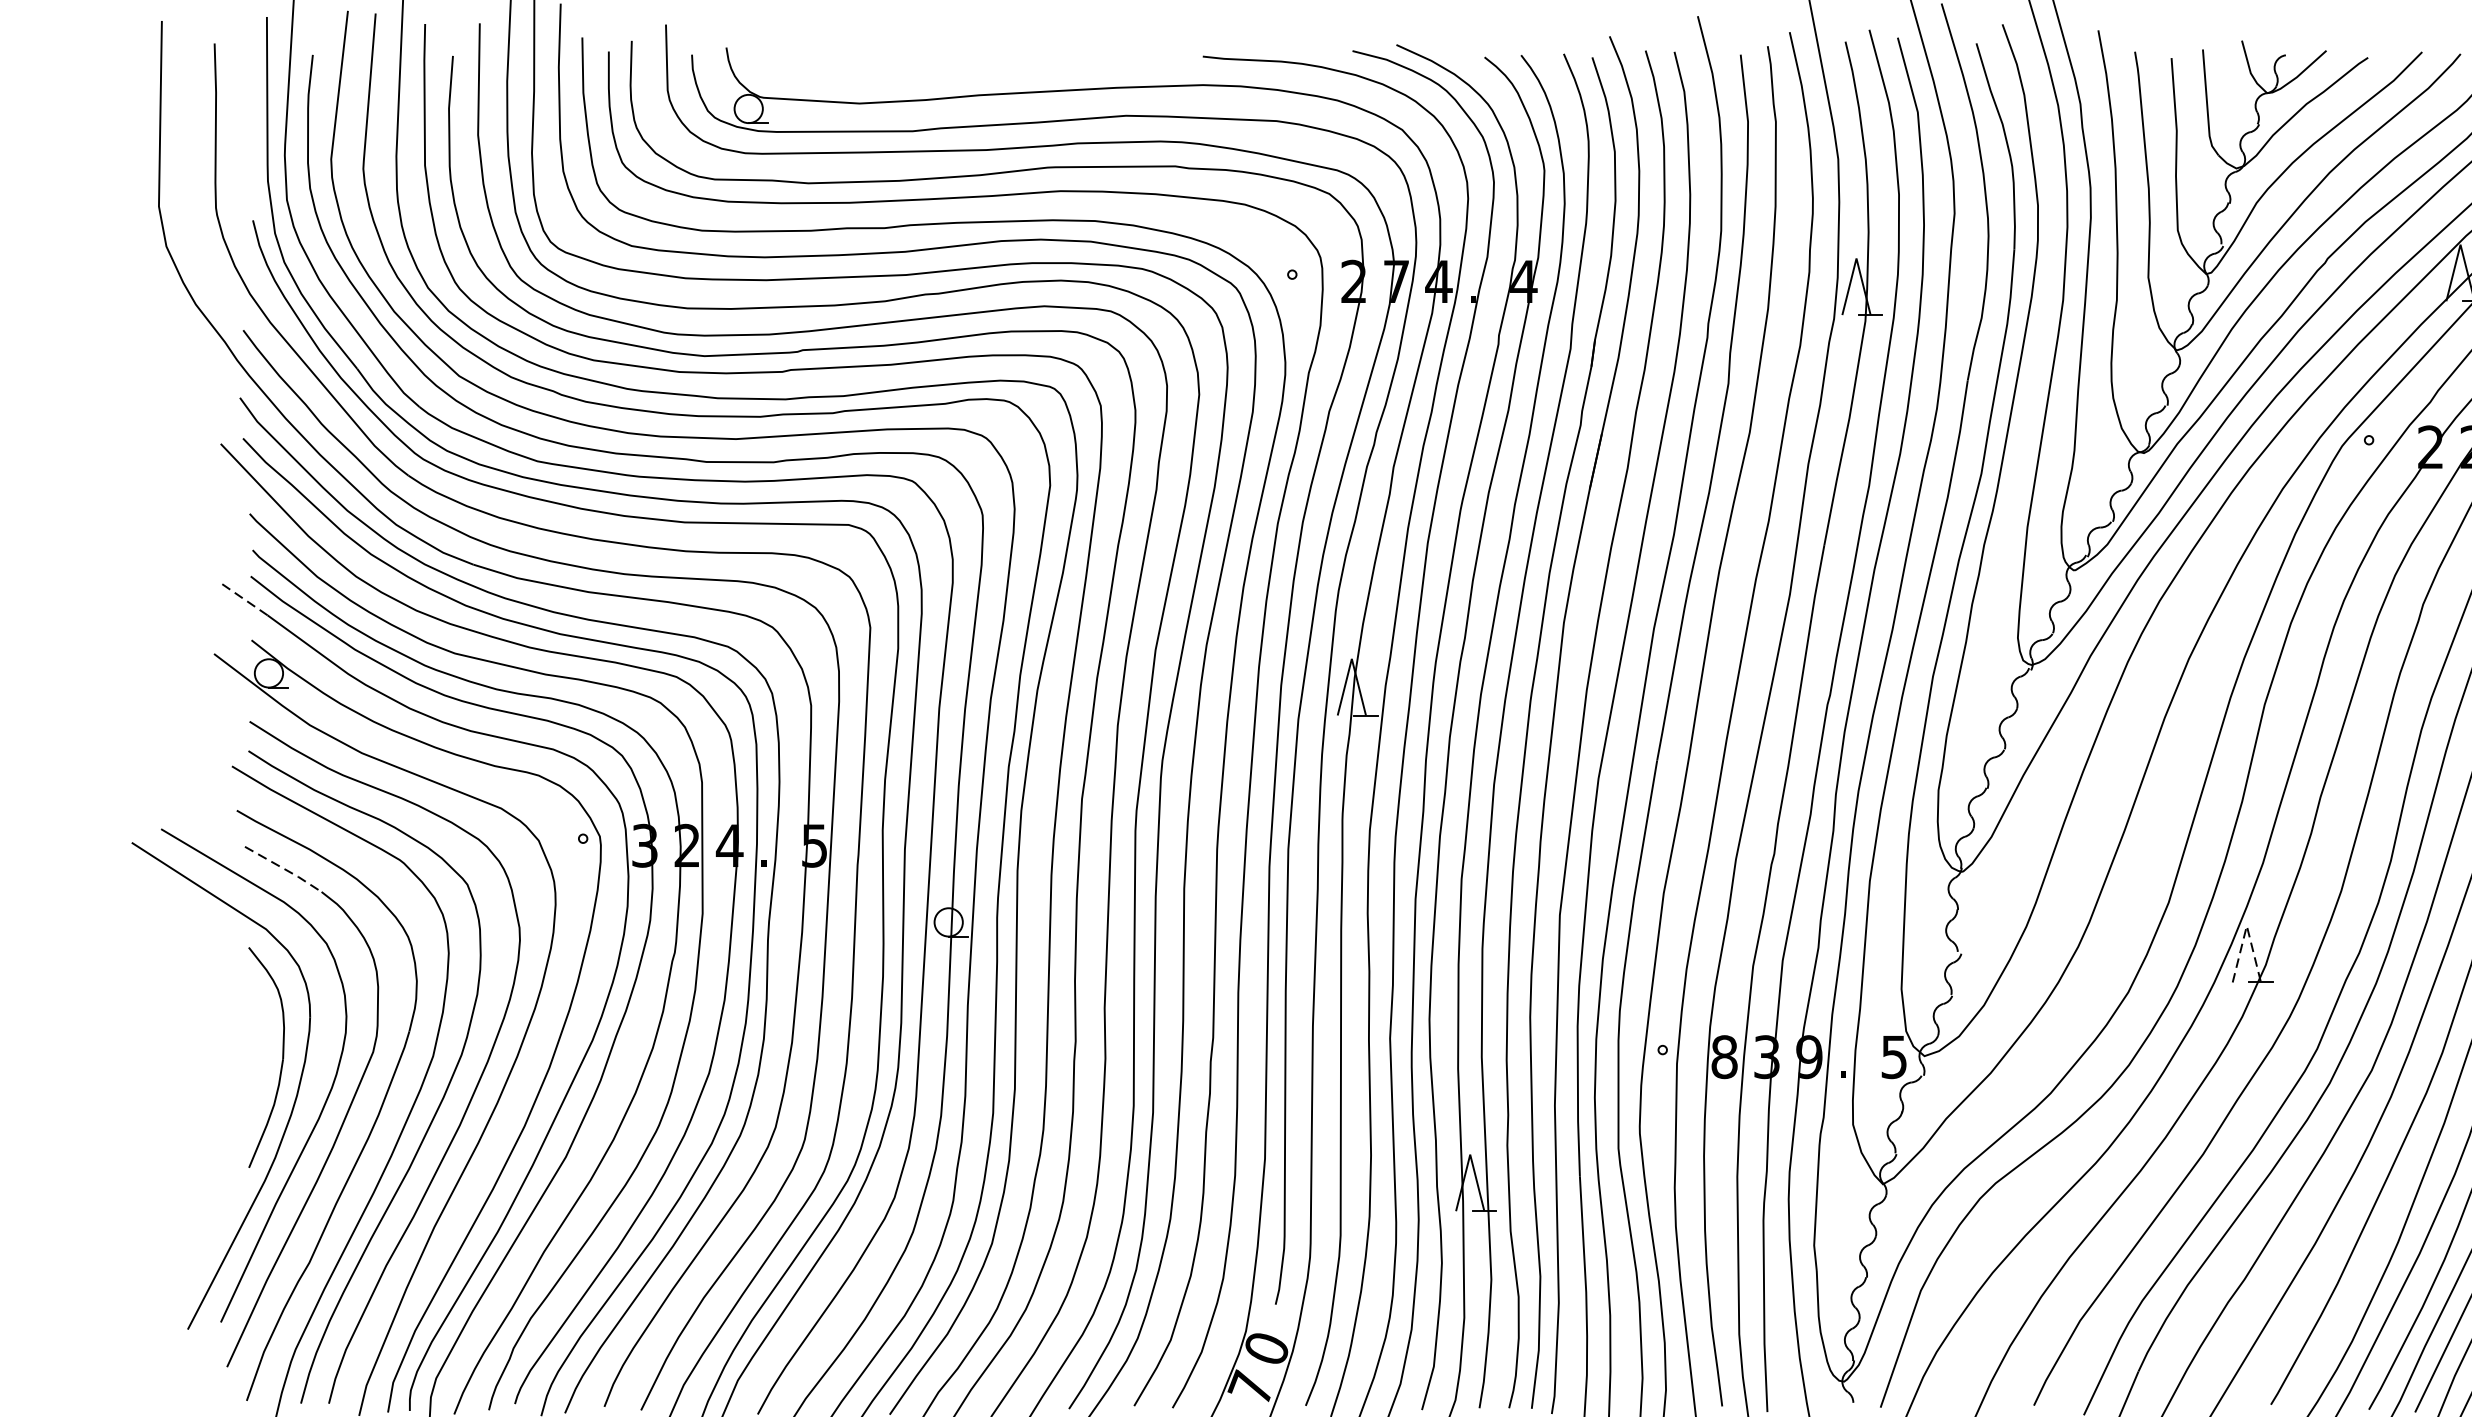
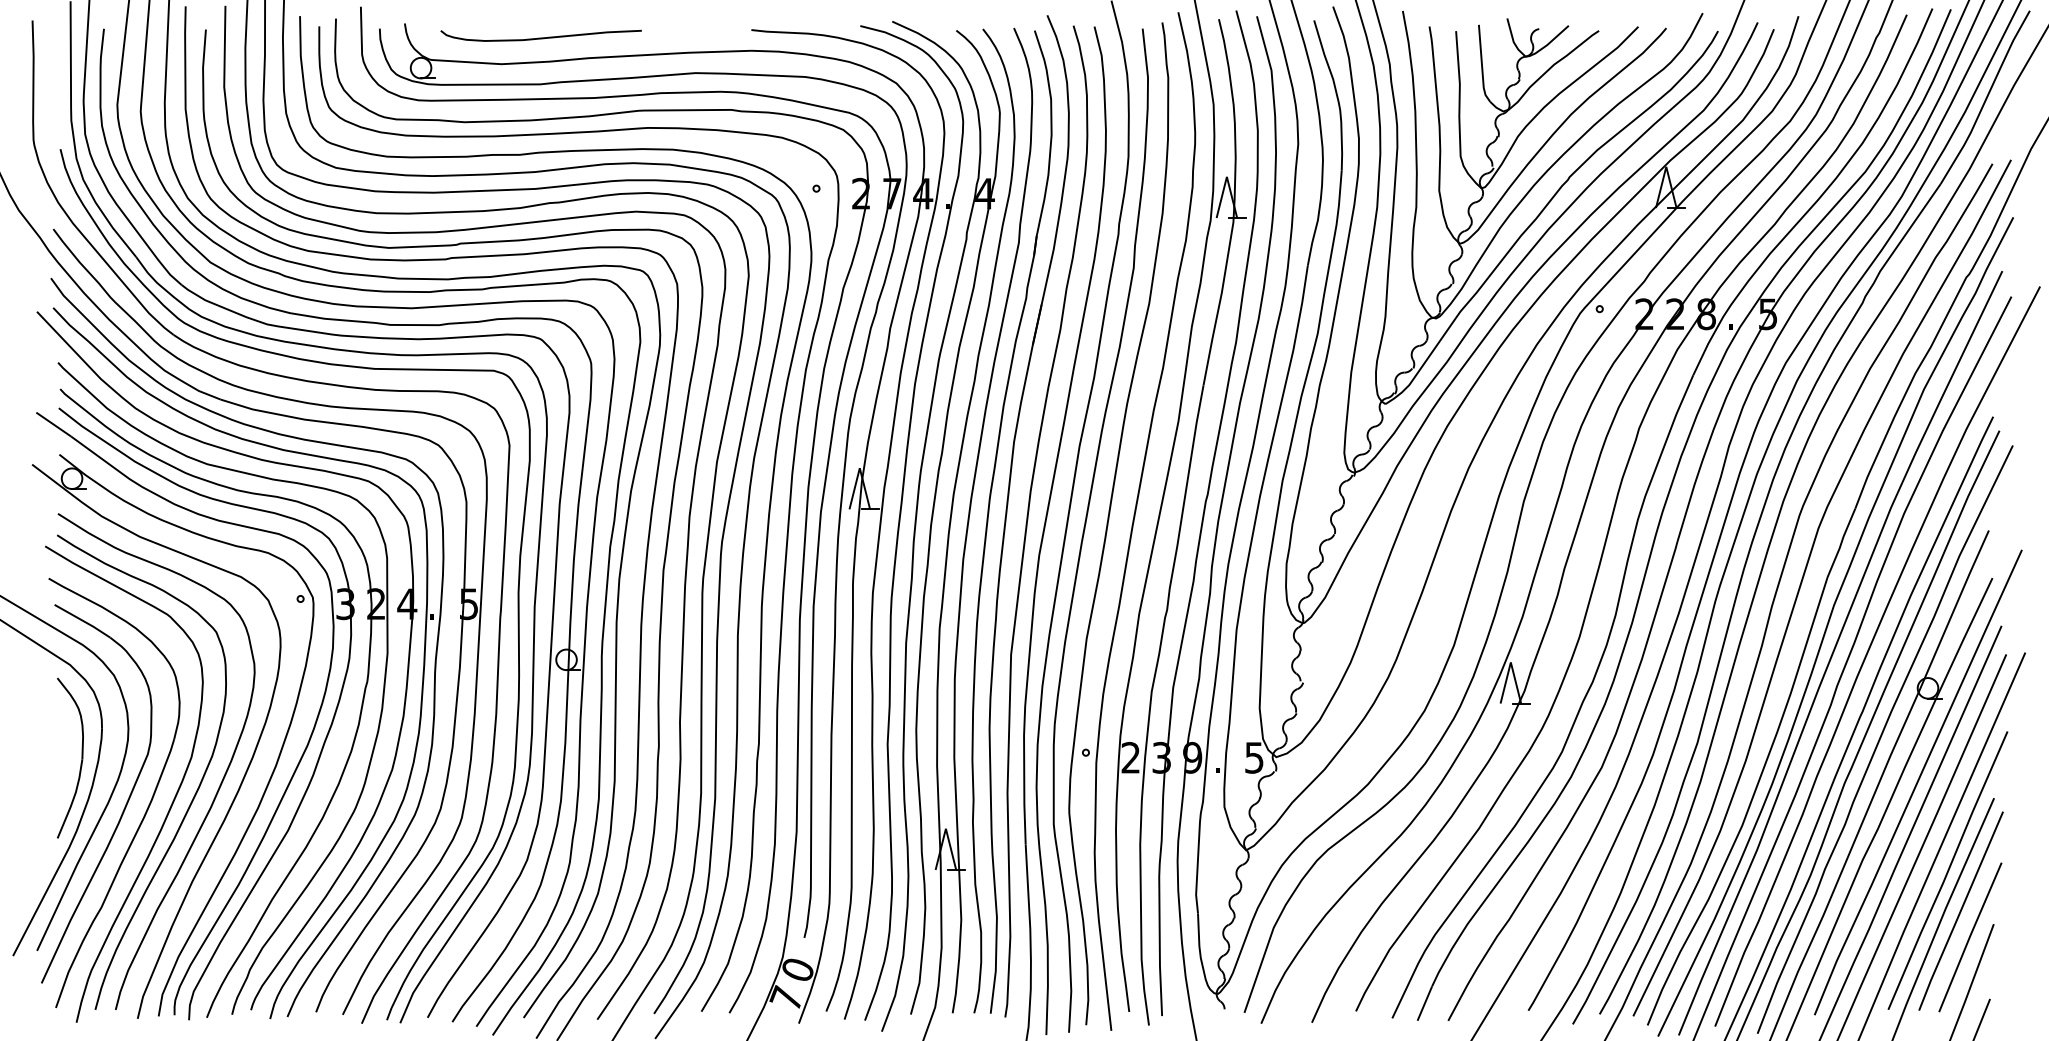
curve: (912, 66) -> (540, 37), added
line: (243, 598) -> (53, 424), dashed -> solid
line: (284, 869) -> (83, 621), dashed -> solid
line: (2246, 926) -> (1510, 662), dashed -> solid
text: (1723, 1056) -> (1130, 757), 8 -> 2

